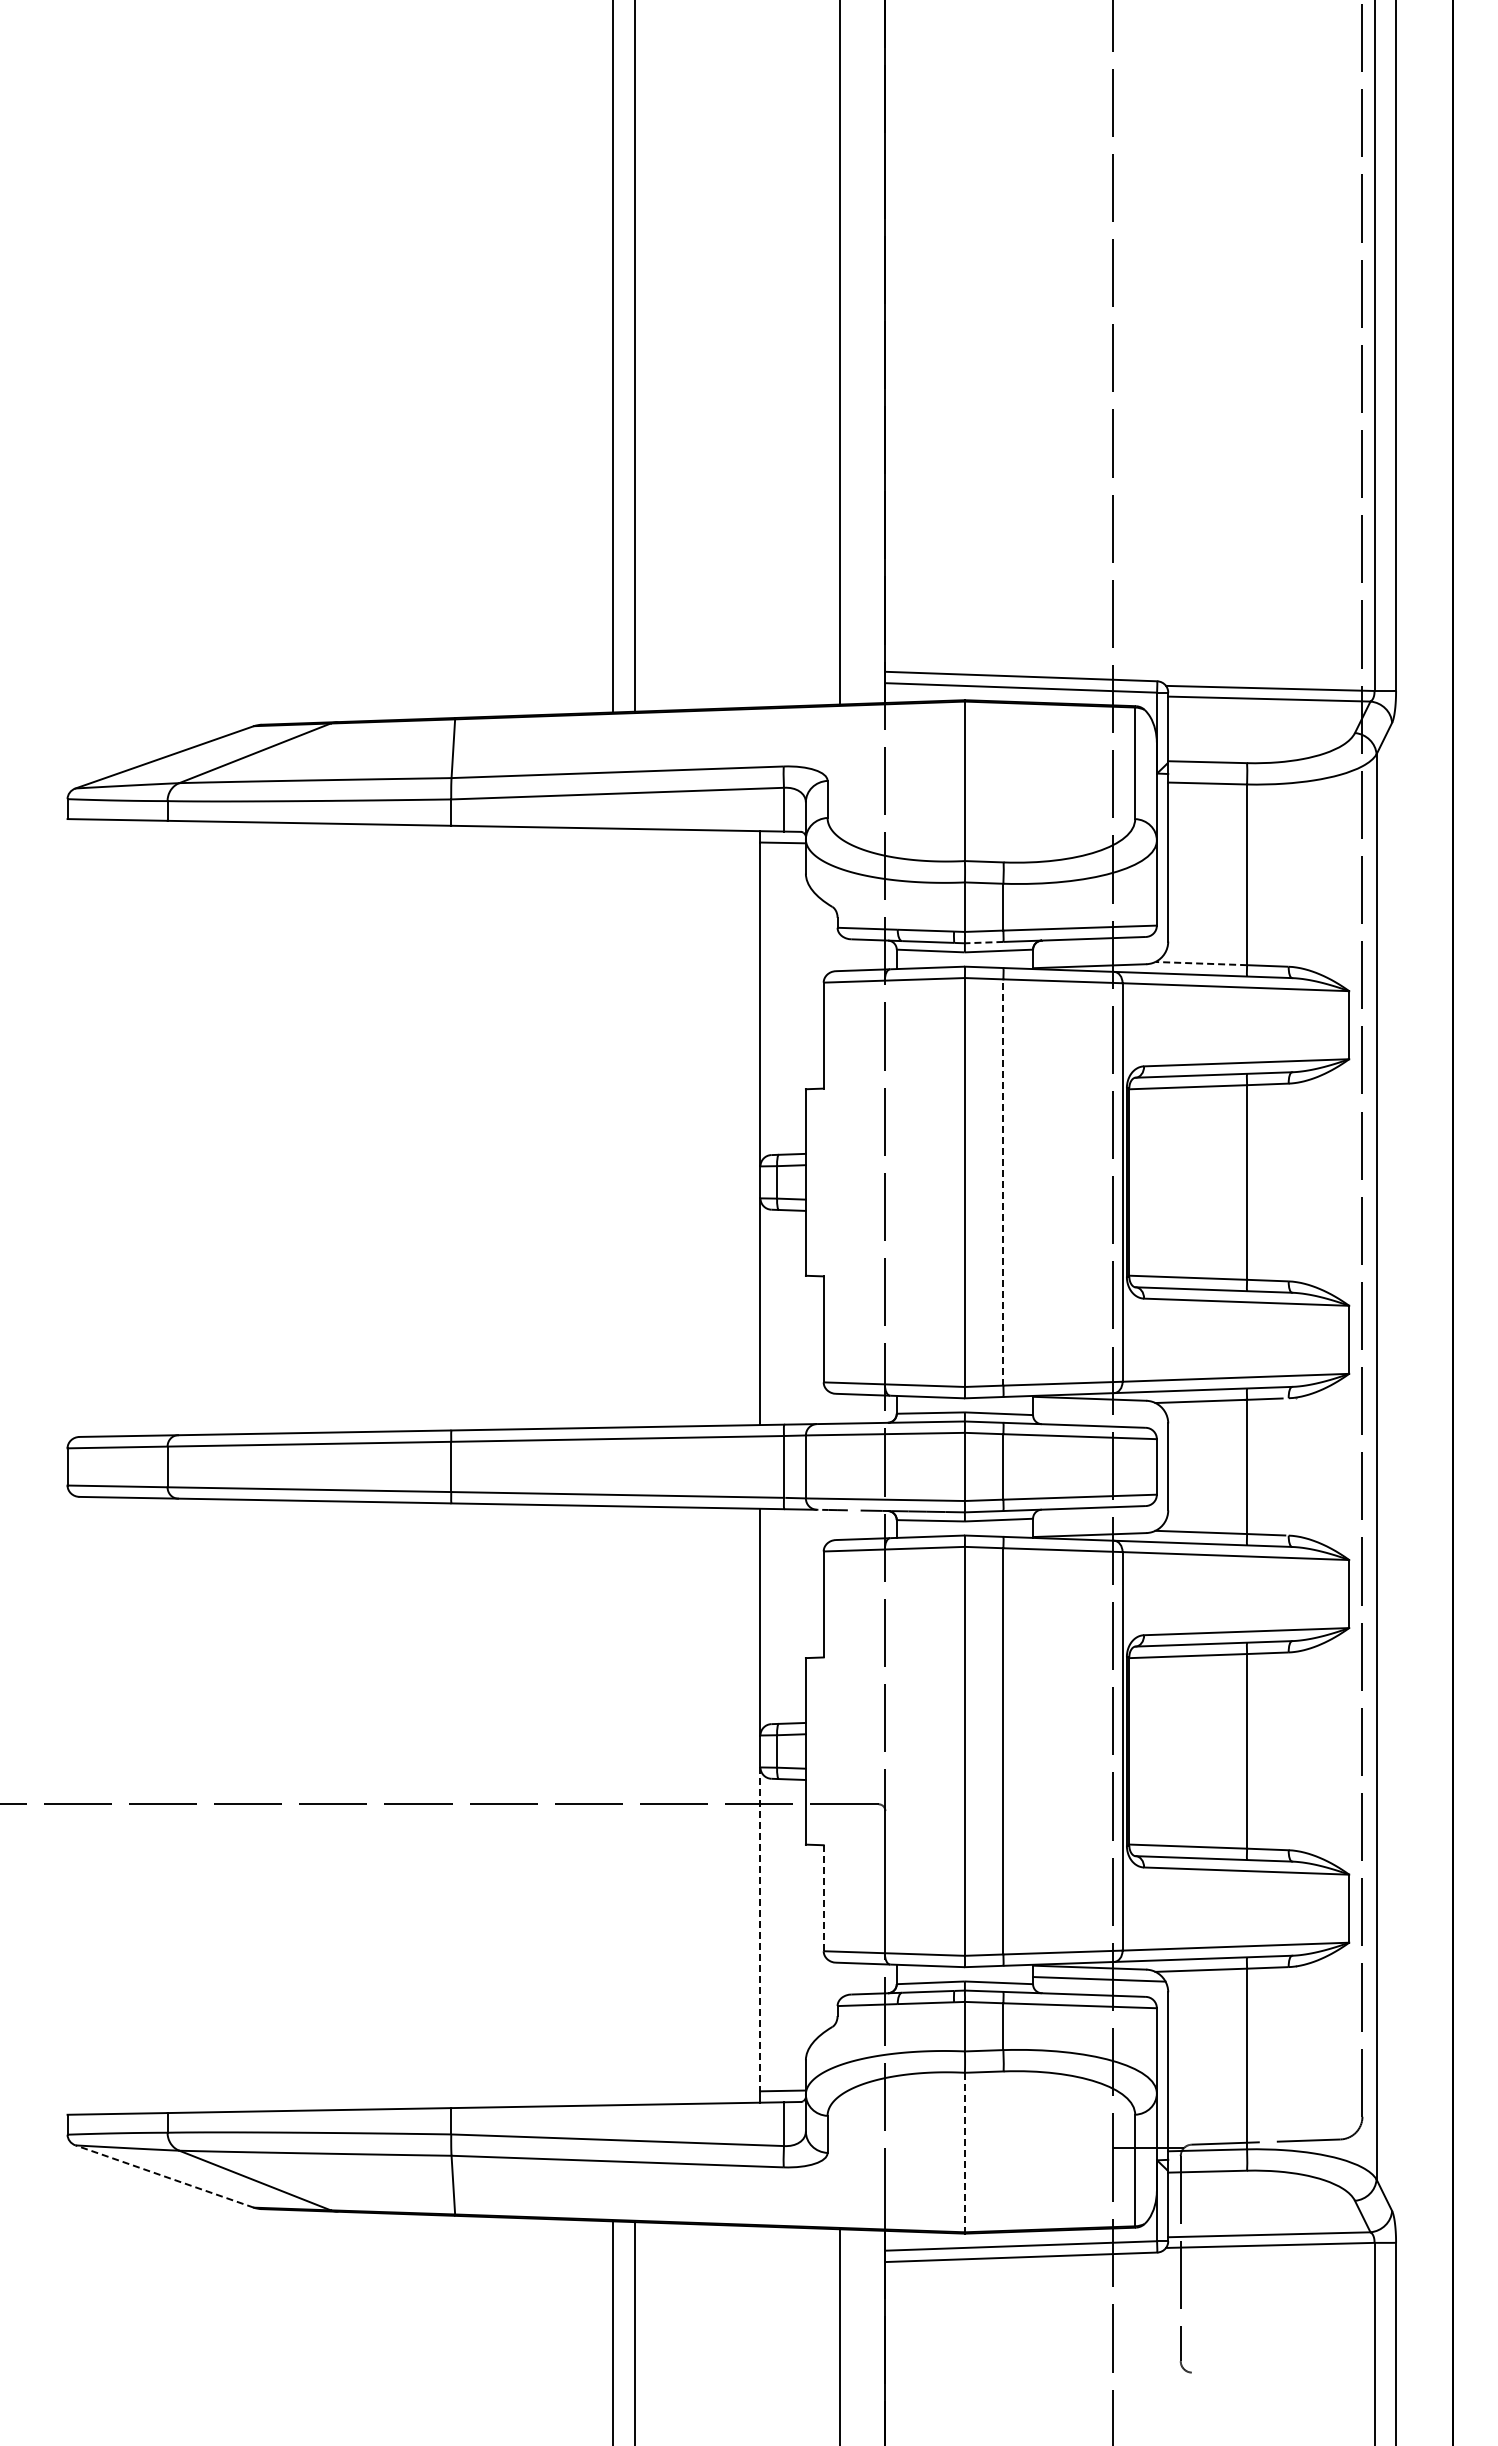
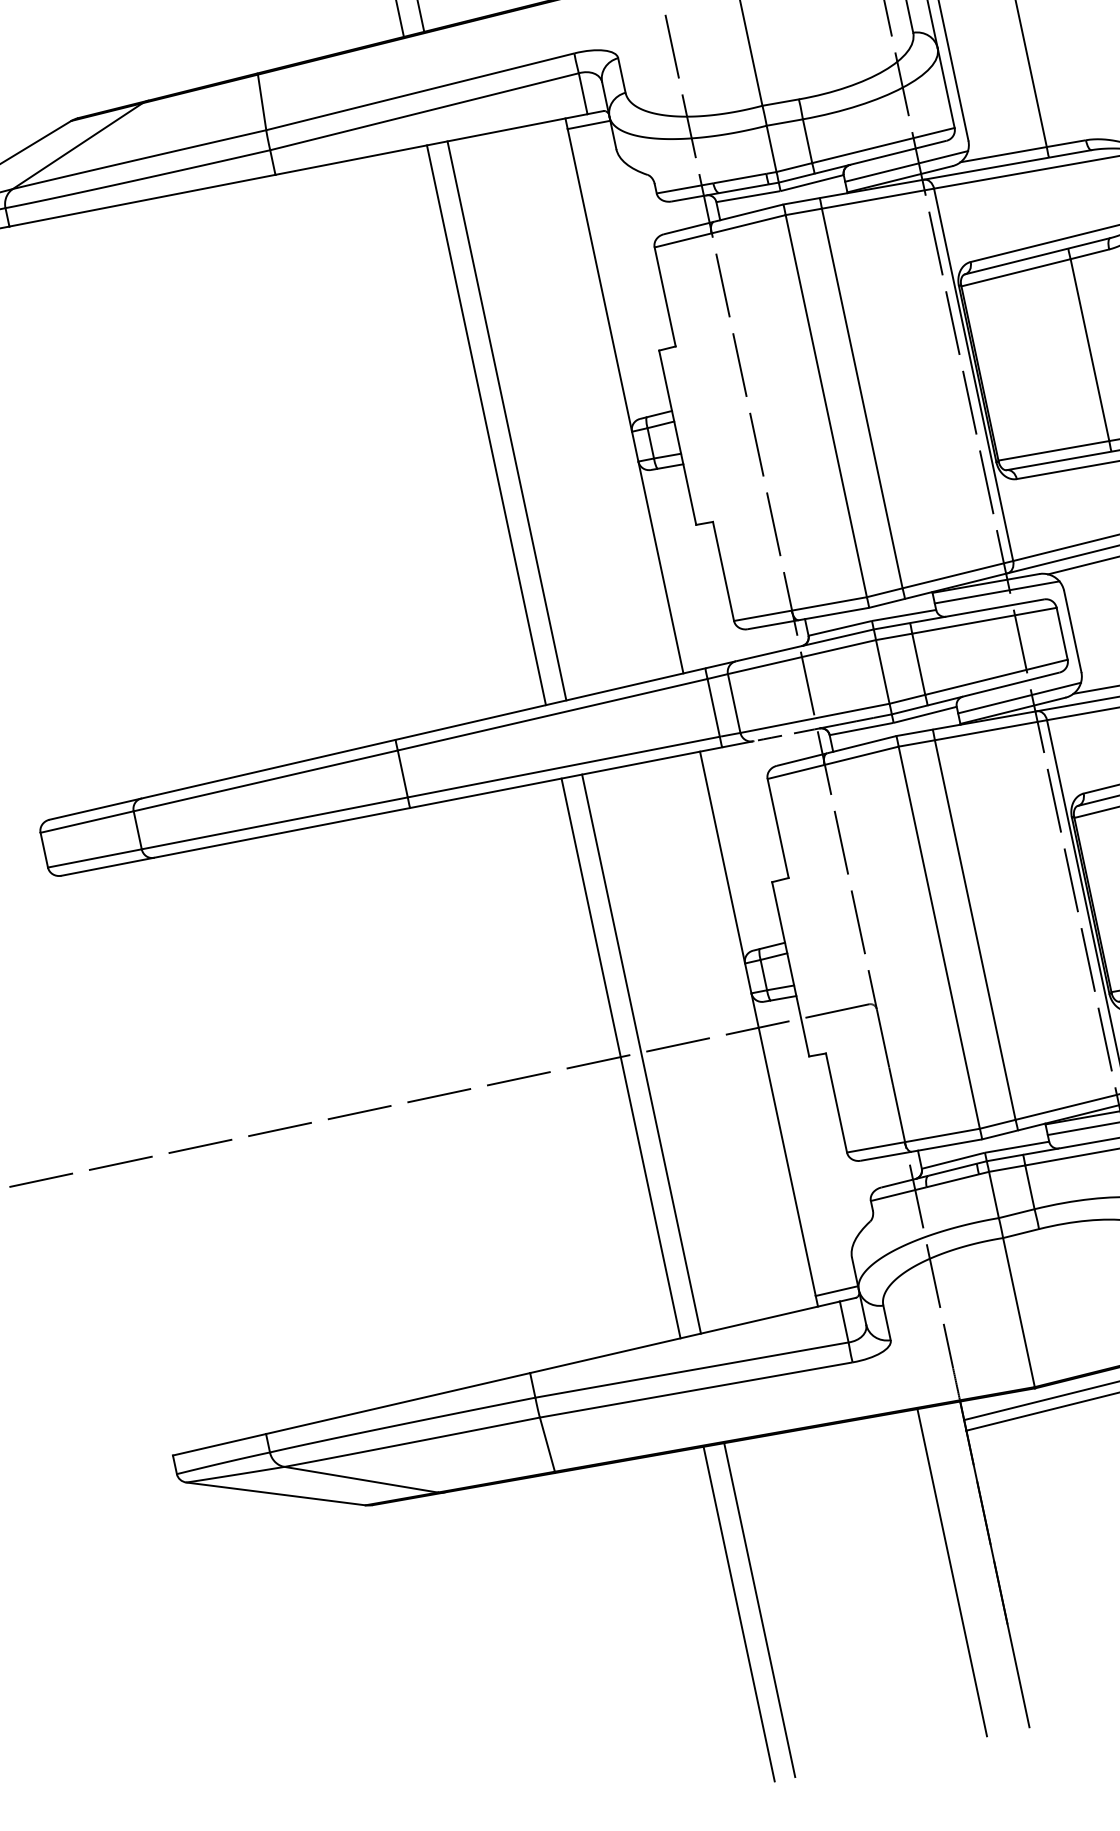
line: (983, 942) -> (795, 178), dashed -> solid
line: (1099, 954) -> (906, 166), added
line: (1201, 963) -> (1003, 154), dashed -> solid
line: (612, 1127) -> (486, 424), added
line: (634, 1128) -> (506, 421), added
line: (1003, 1182) -> (862, 398), dashed -> solid
line: (1099, 1410) -> (997, 592), added
line: (1099, 1523) -> (1019, 698), added
line: (612, 1805) -> (620, 1058), added
line: (634, 1805) -> (641, 1053), added
line: (823, 1898) -> (836, 1103), dashed -> solid
line: (760, 1929) -> (783, 1144), dashed -> solid
line: (964, 2152) -> (1018, 1312), dashed -> solid
line: (164, 2176) -> (275, 1493), dashed -> solid

